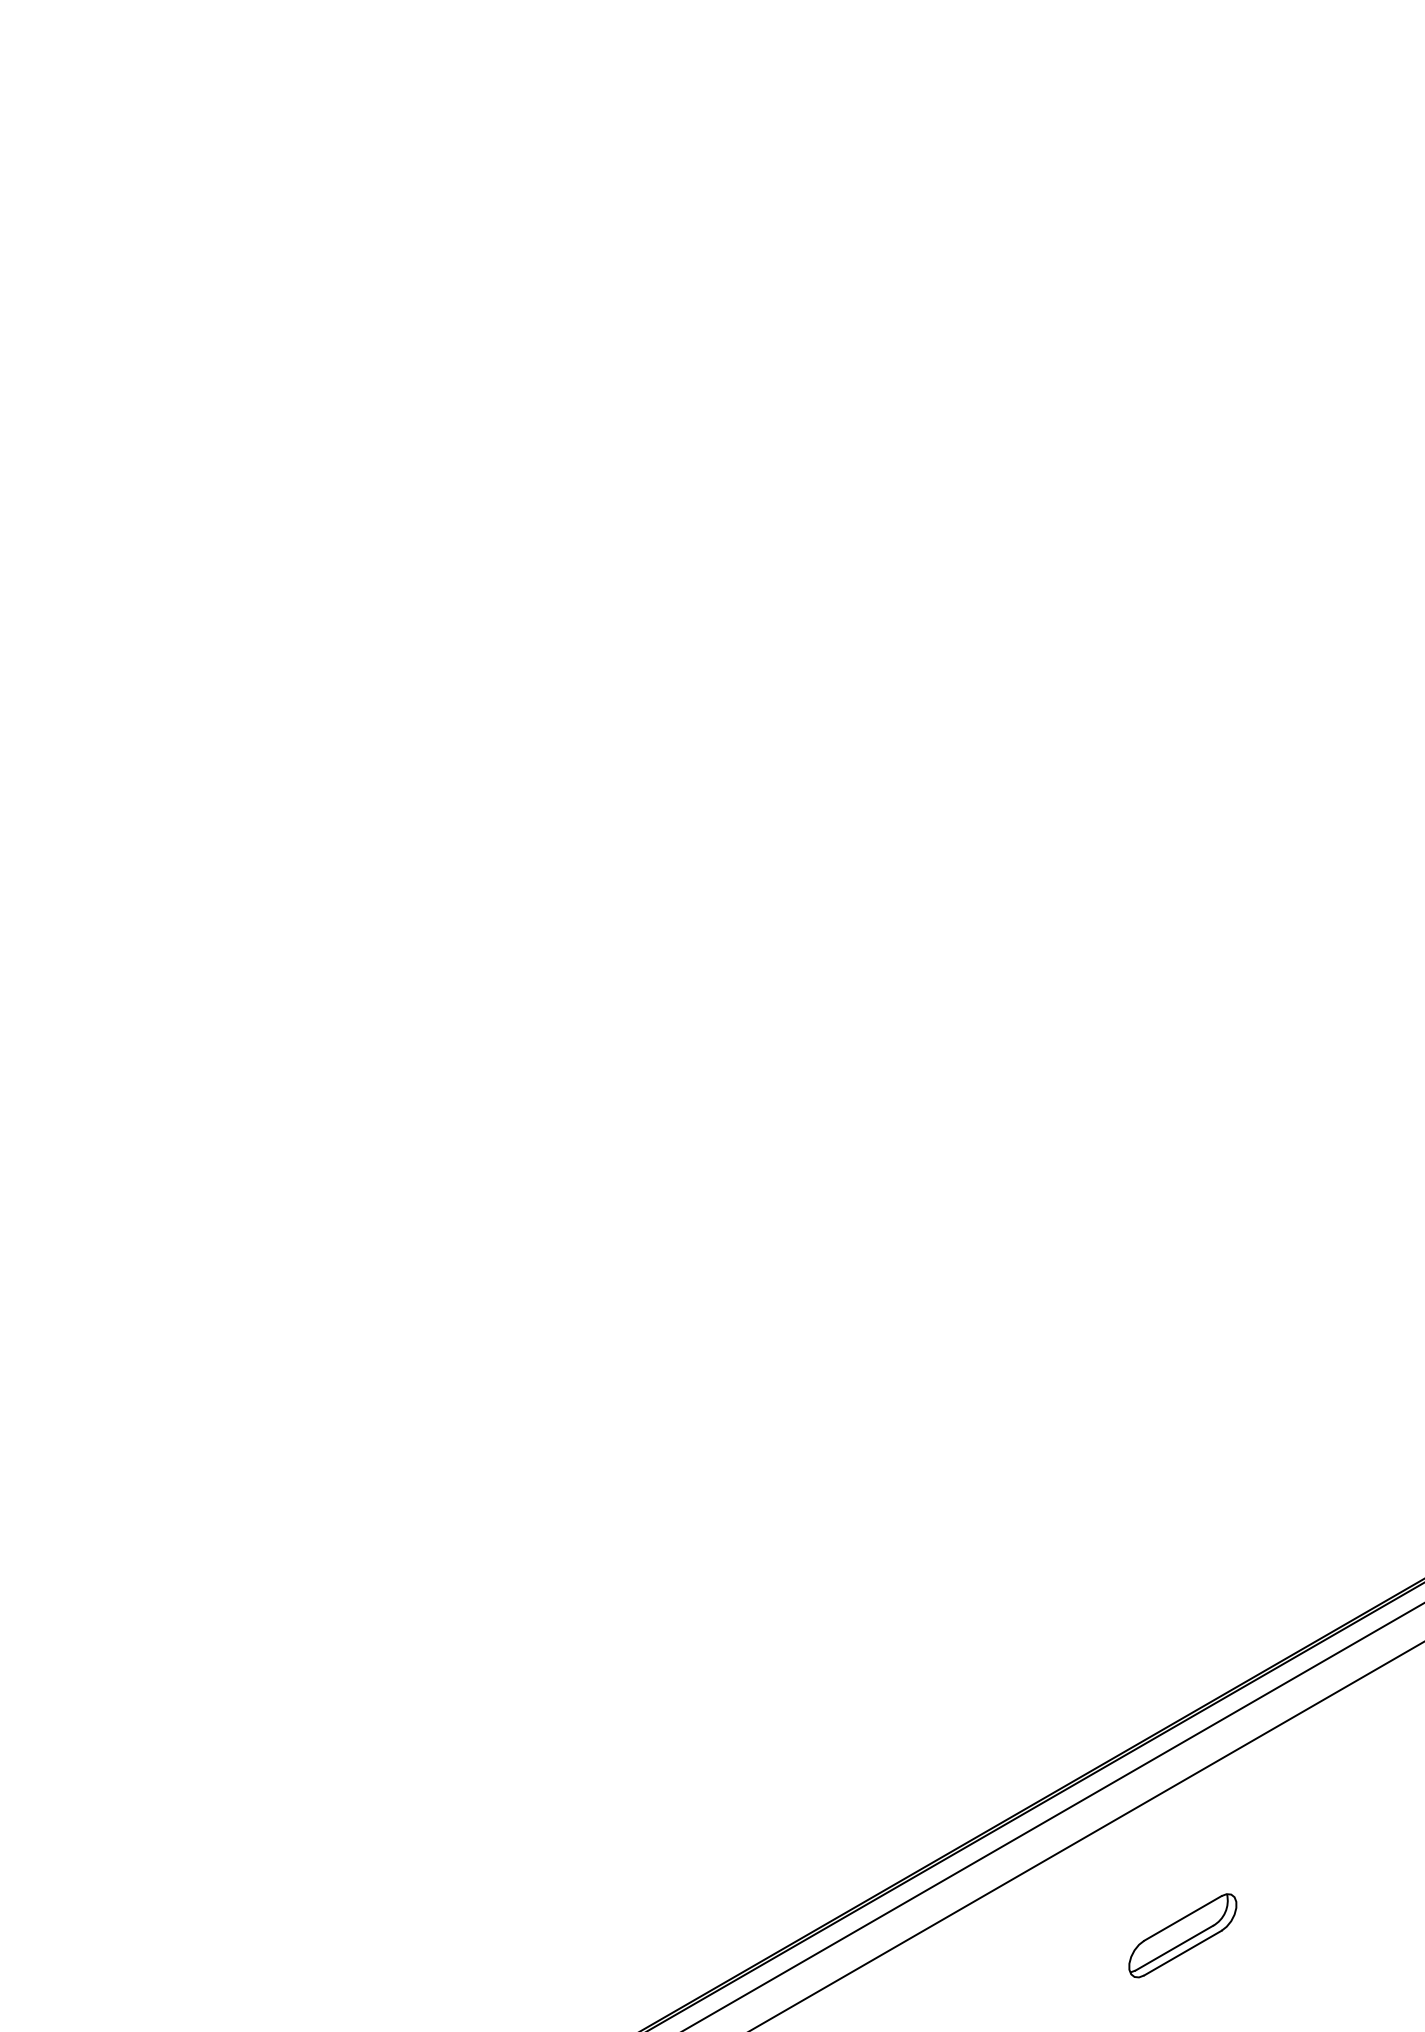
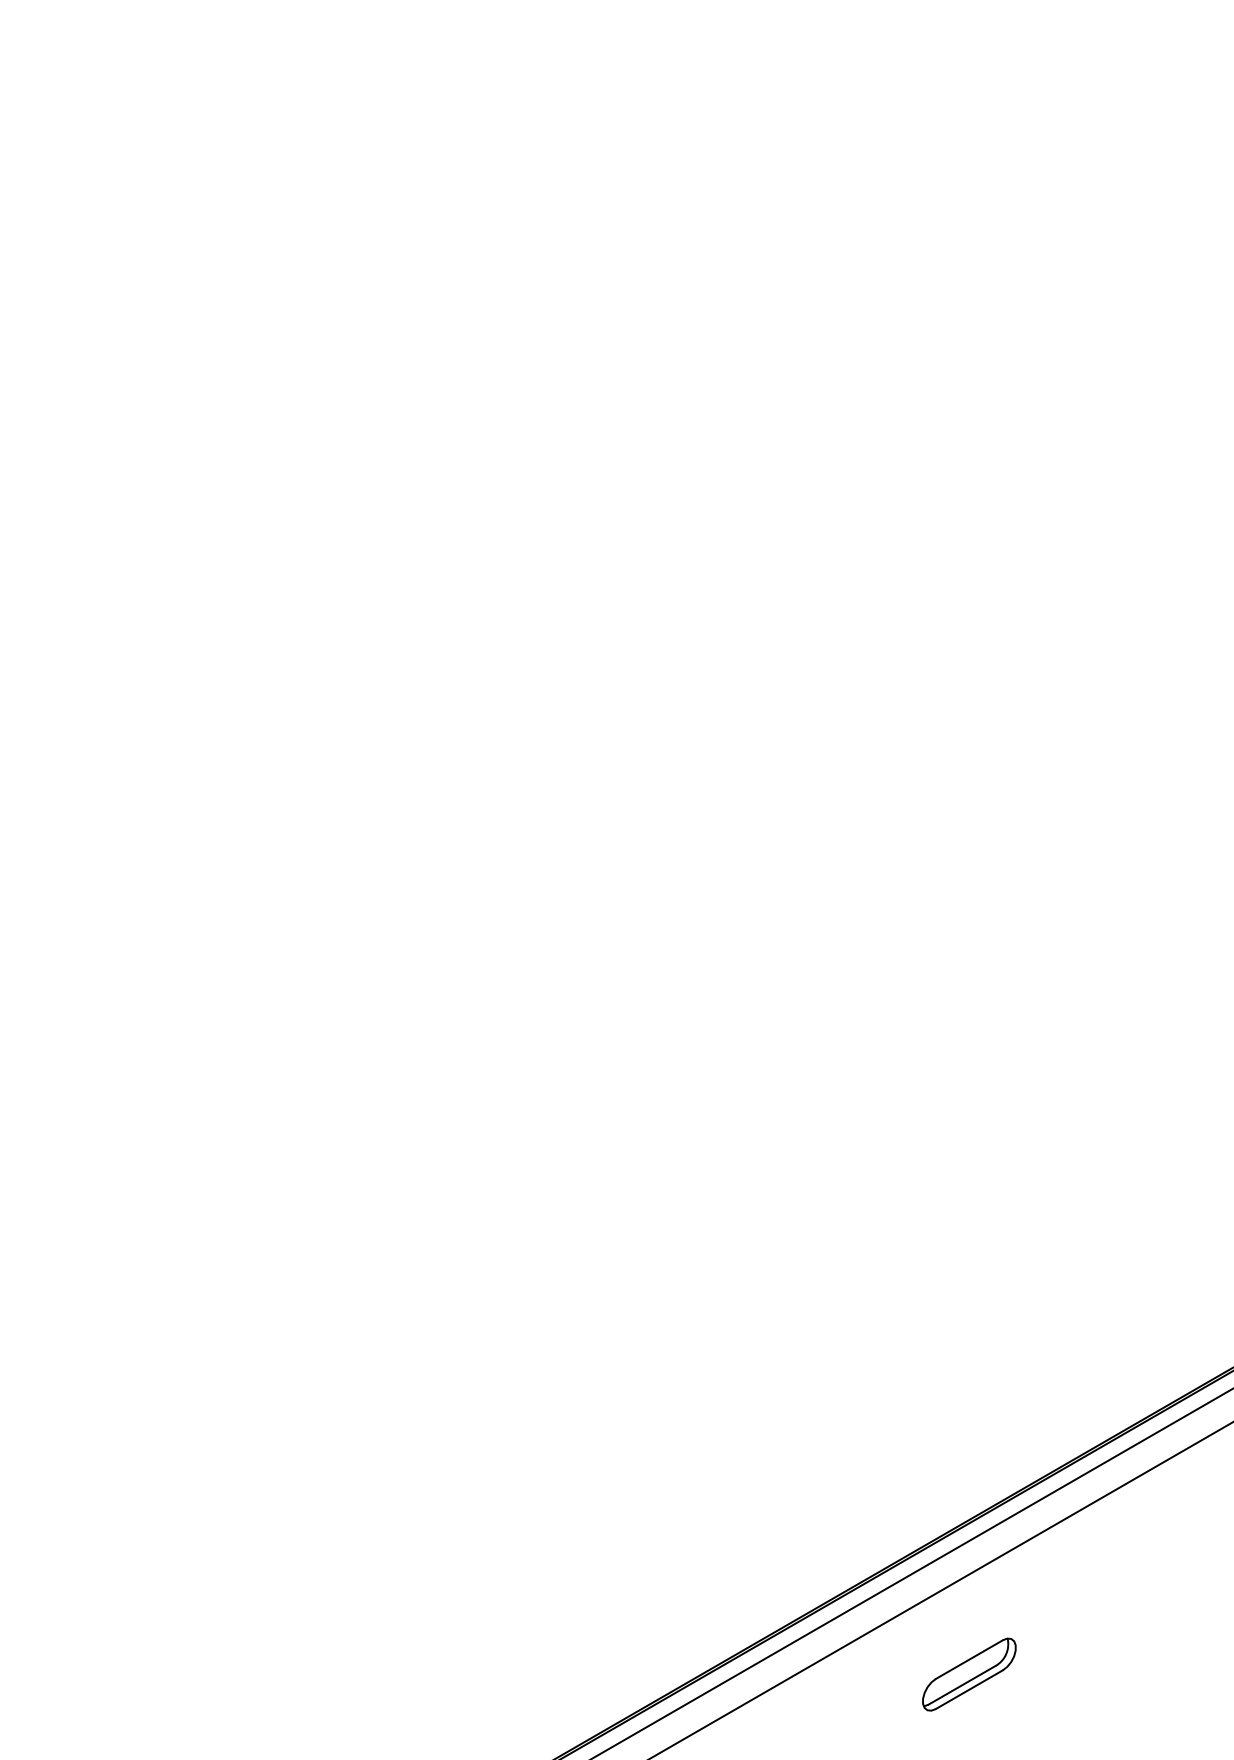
part: (1182, 1935) -> (969, 1674), moved

